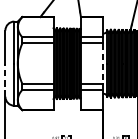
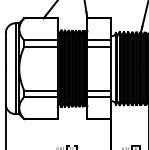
line: (103, 63) -> (111, 68), dashed -> solid
line: (5, 80) -> (5, 86), dashed -> solid

